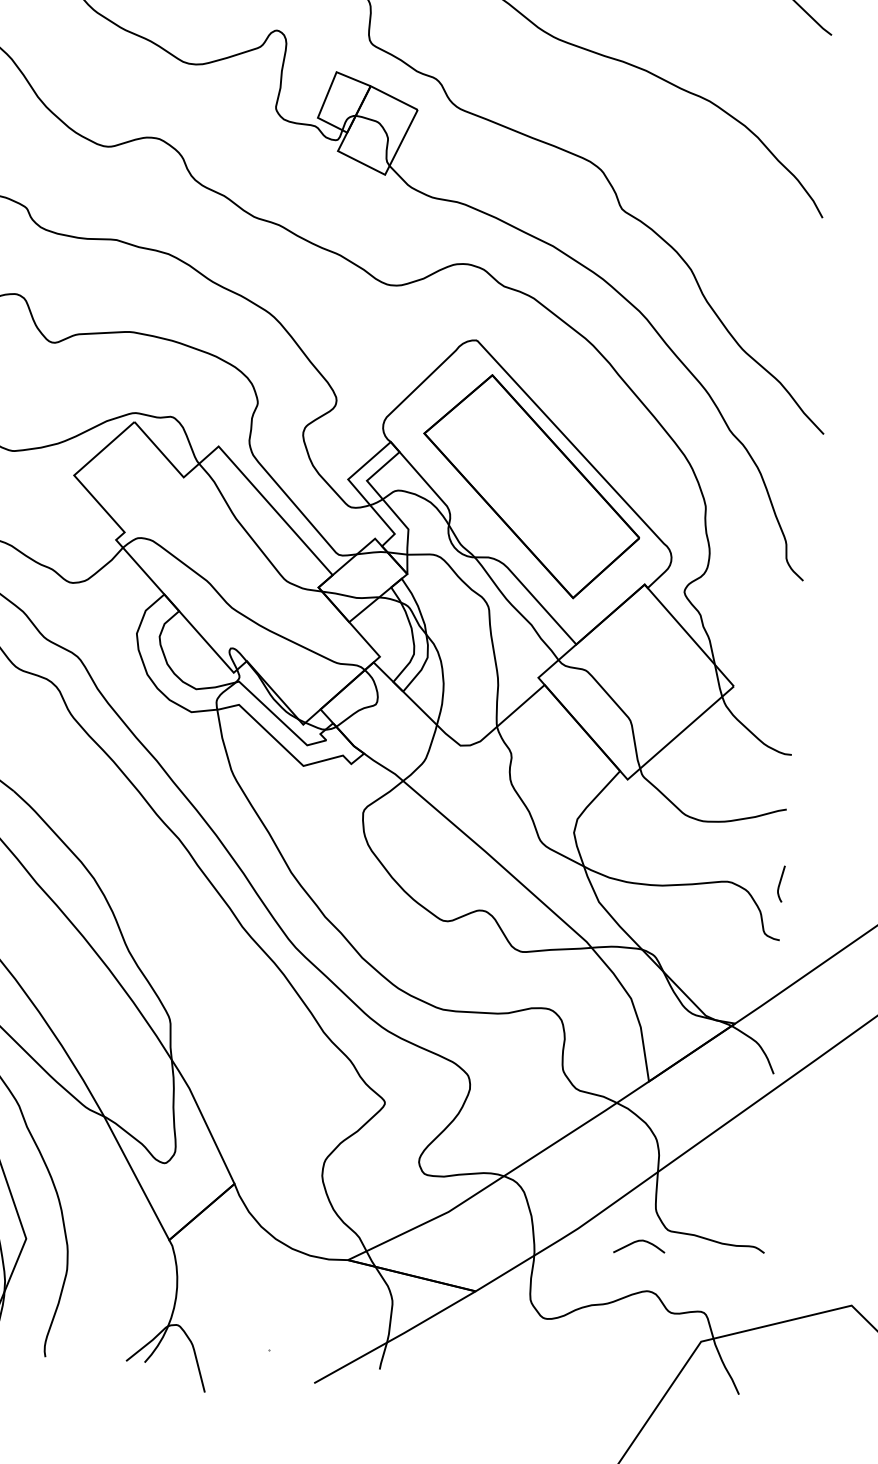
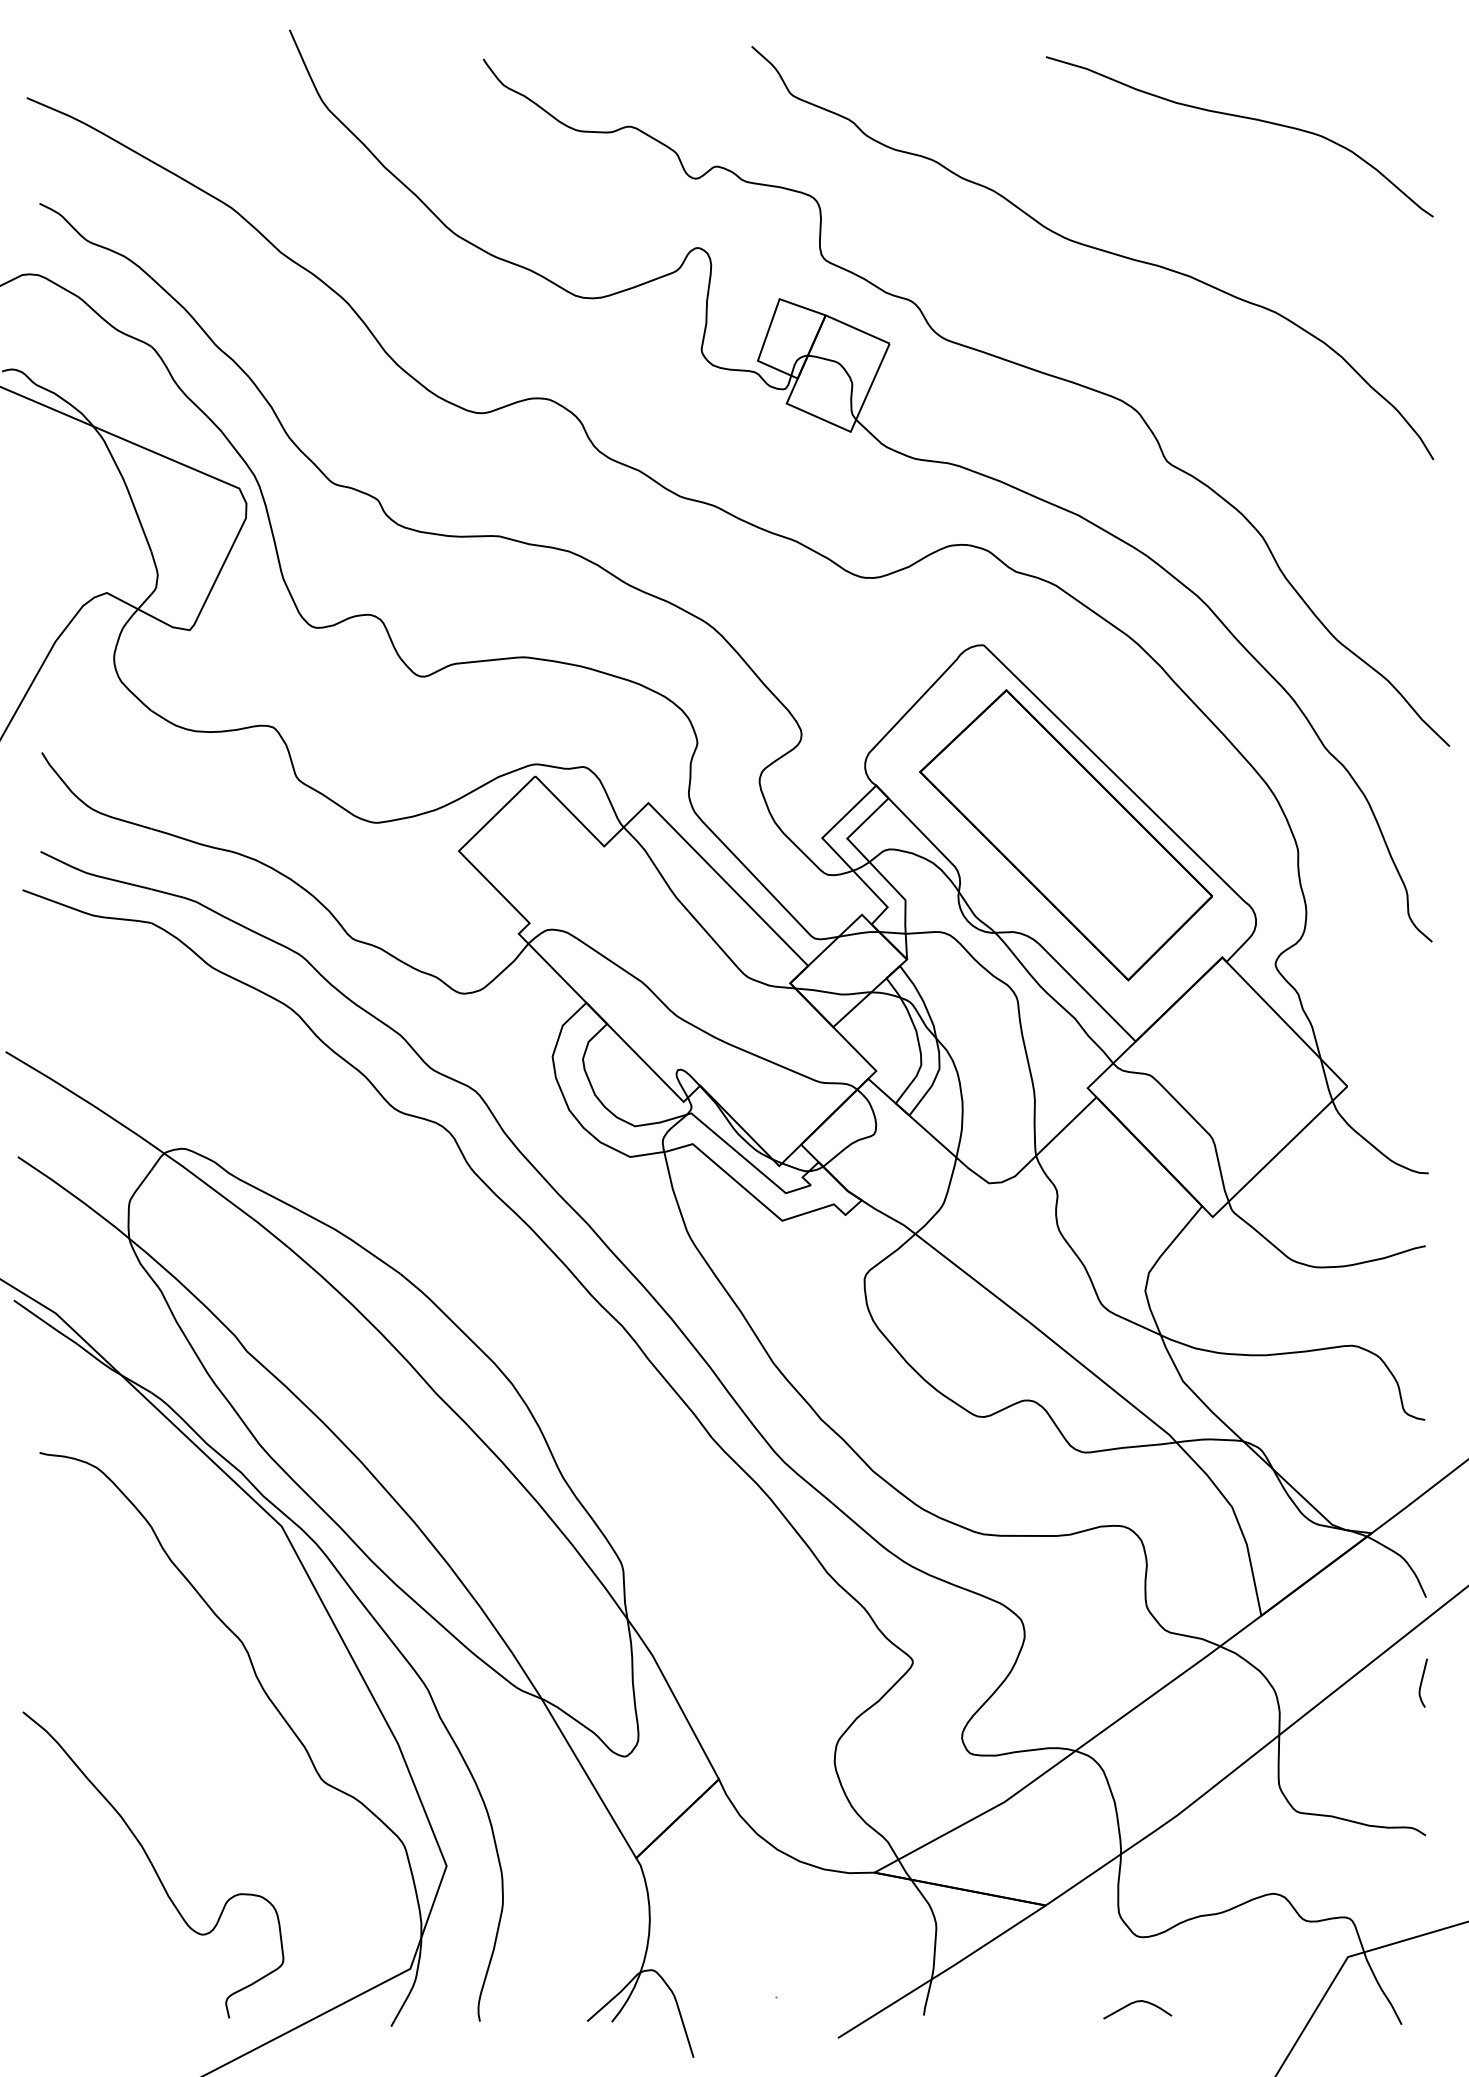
curve: (780, 883) -> (1422, 1682), moved
curve: (637, 1242) -> (1134, 2003), moved

